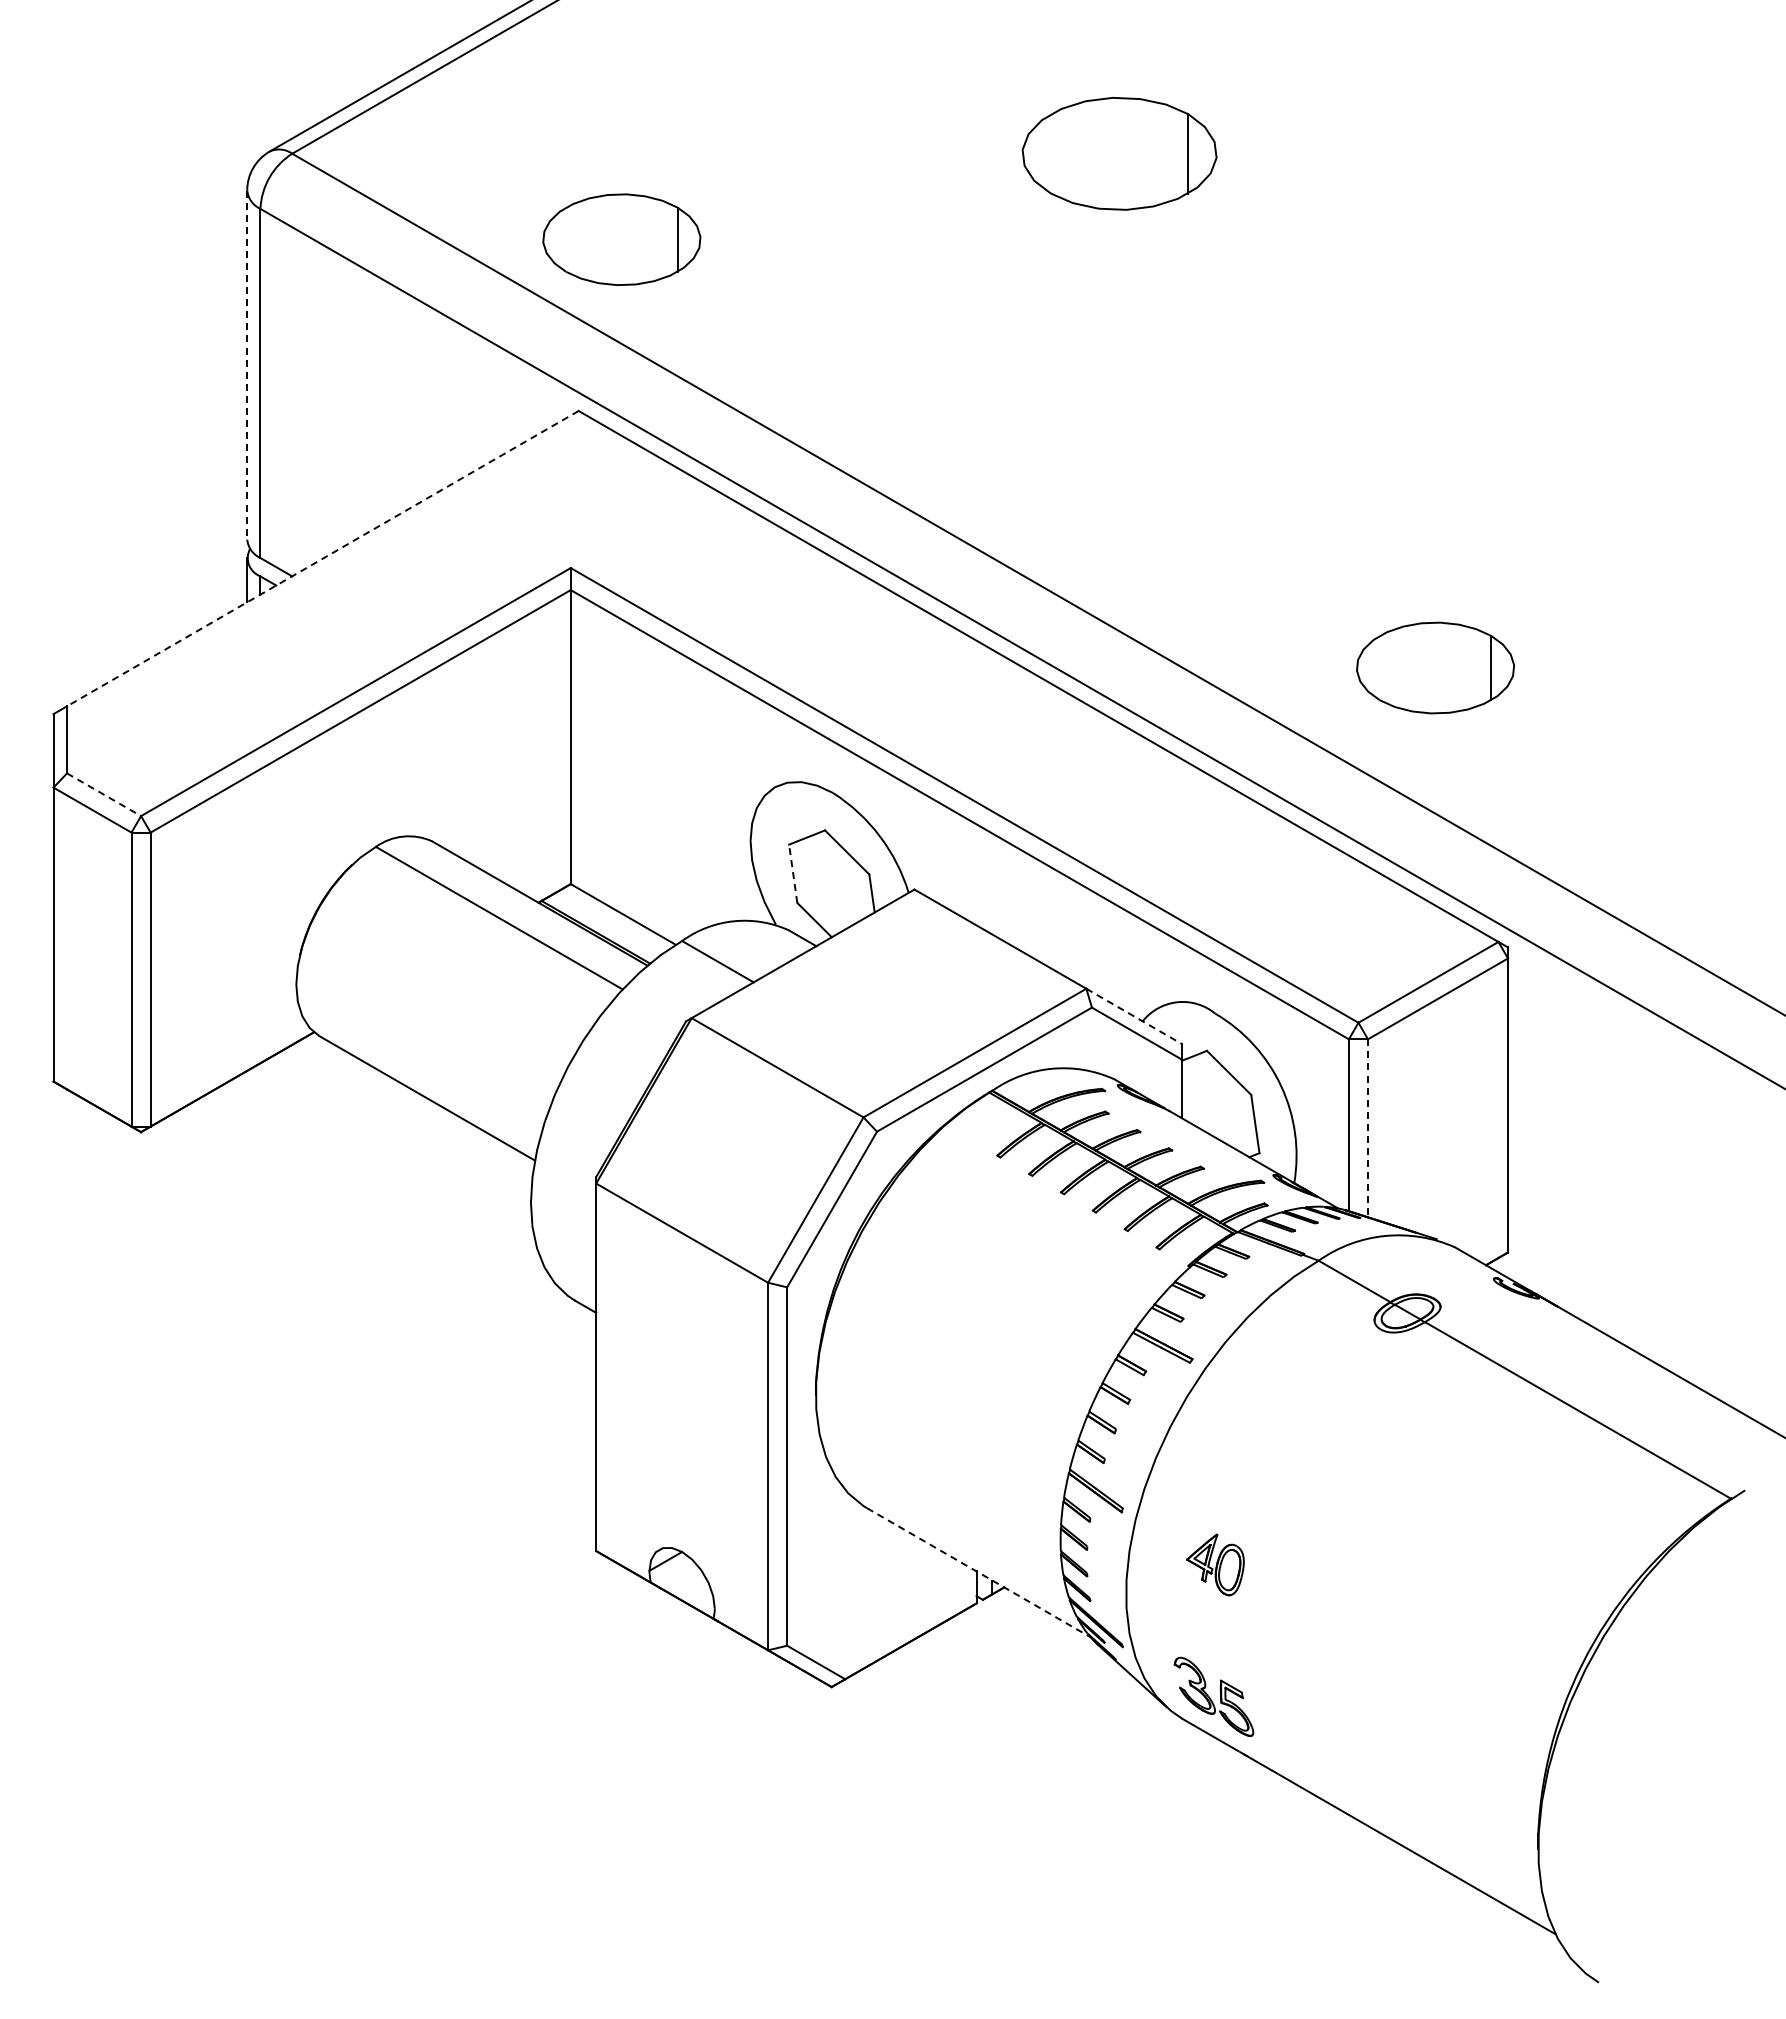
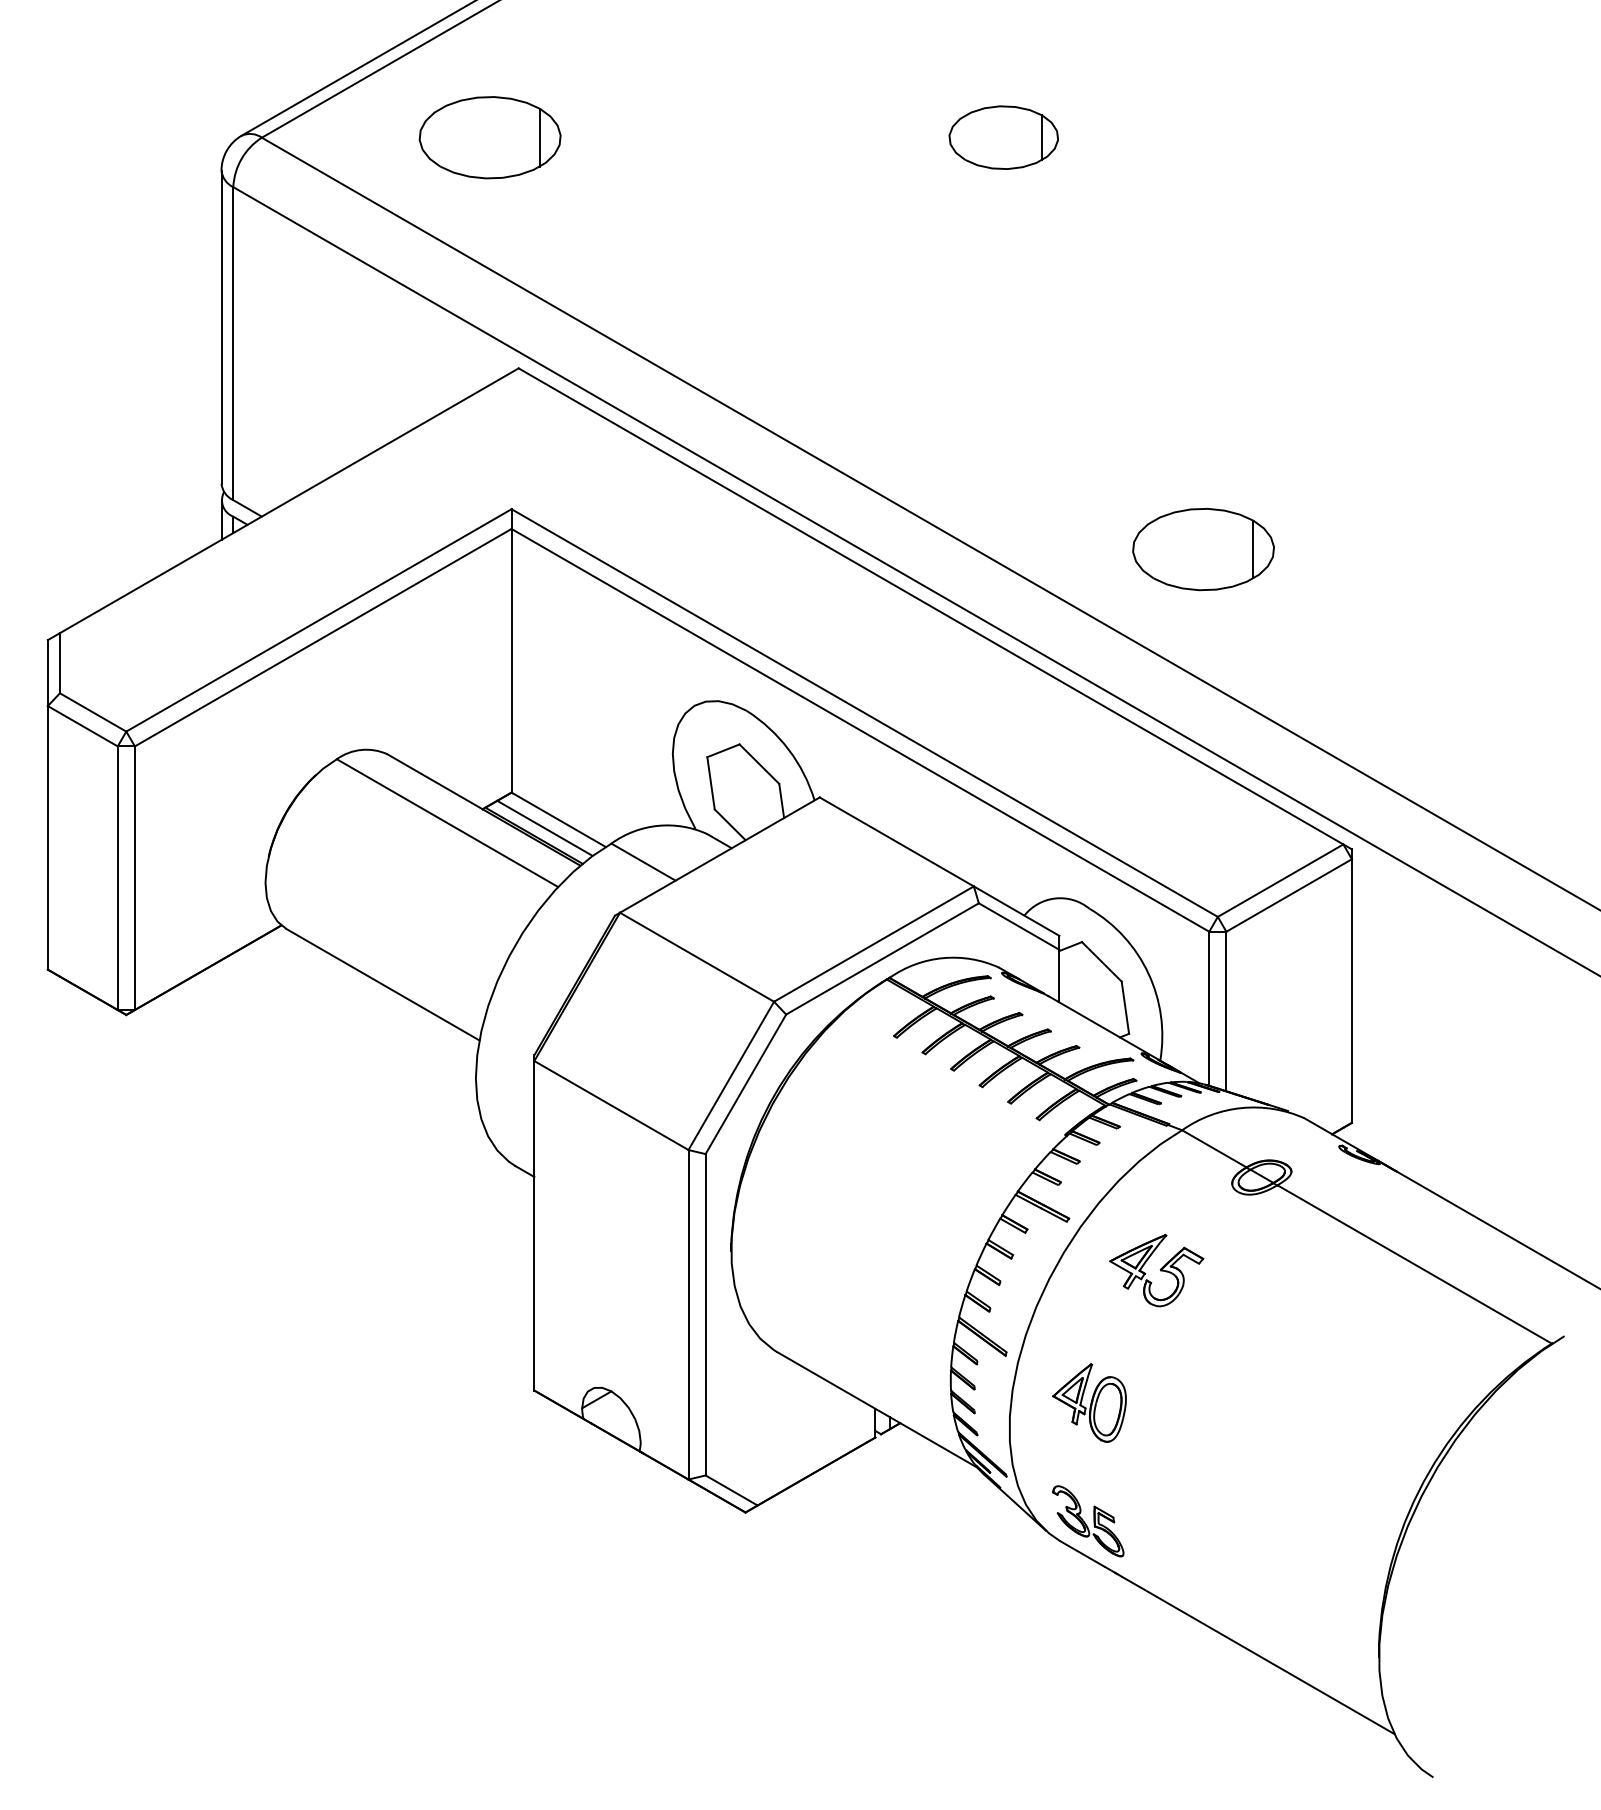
part: (1119, 153) -> (1003, 137), size x0.62
part: (621, 239) -> (489, 137), moved
line: (247, 365) -> (221, 327), dashed -> solid
line: (322, 558) -> (288, 500), dashed -> solid
part: (1435, 667) -> (1203, 549), moved
line: (104, 794) -> (93, 712), dashed -> solid
line: (793, 873) -> (711, 783), dashed -> solid
line: (607, 923) -> (544, 827), added
line: (1134, 1016) -> (1017, 911), dashed -> solid
line: (1368, 1128) -> (1226, 1011), dashed -> solid
part: (1290, 1416) -> (1156, 1269), added
part: (1215, 1564) -> (1089, 1402), size x1.43
line: (979, 1572) -> (878, 1409), dashed -> solid

